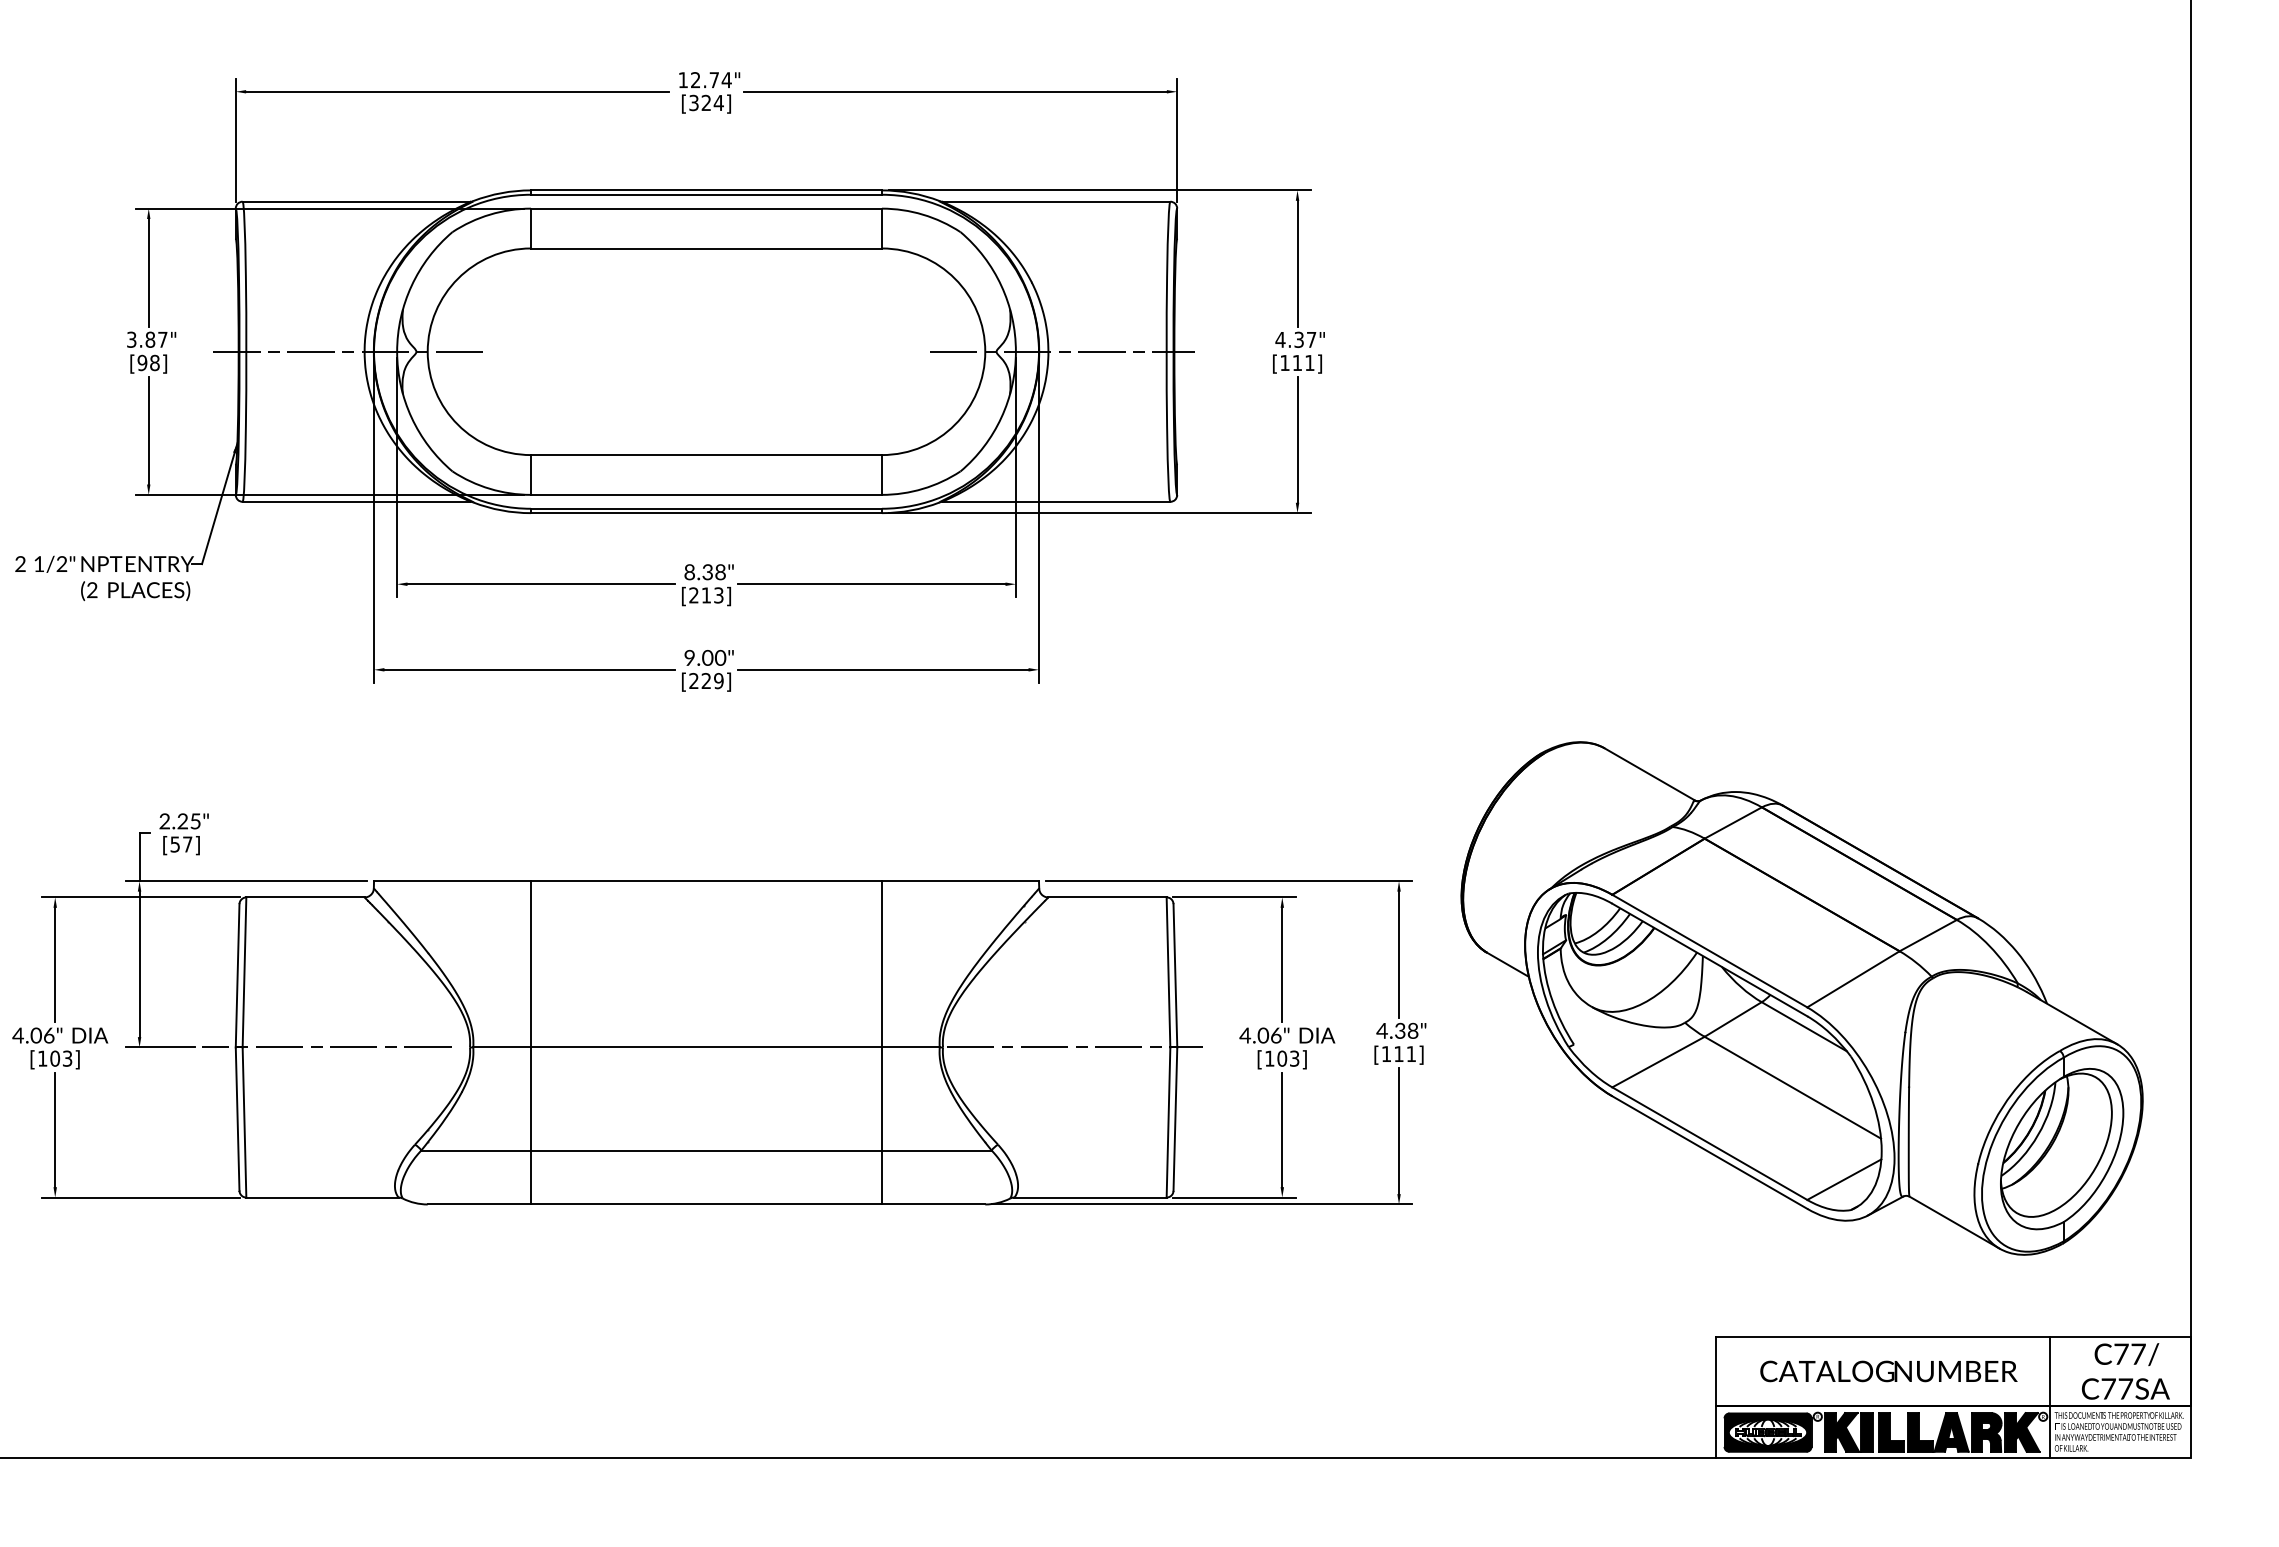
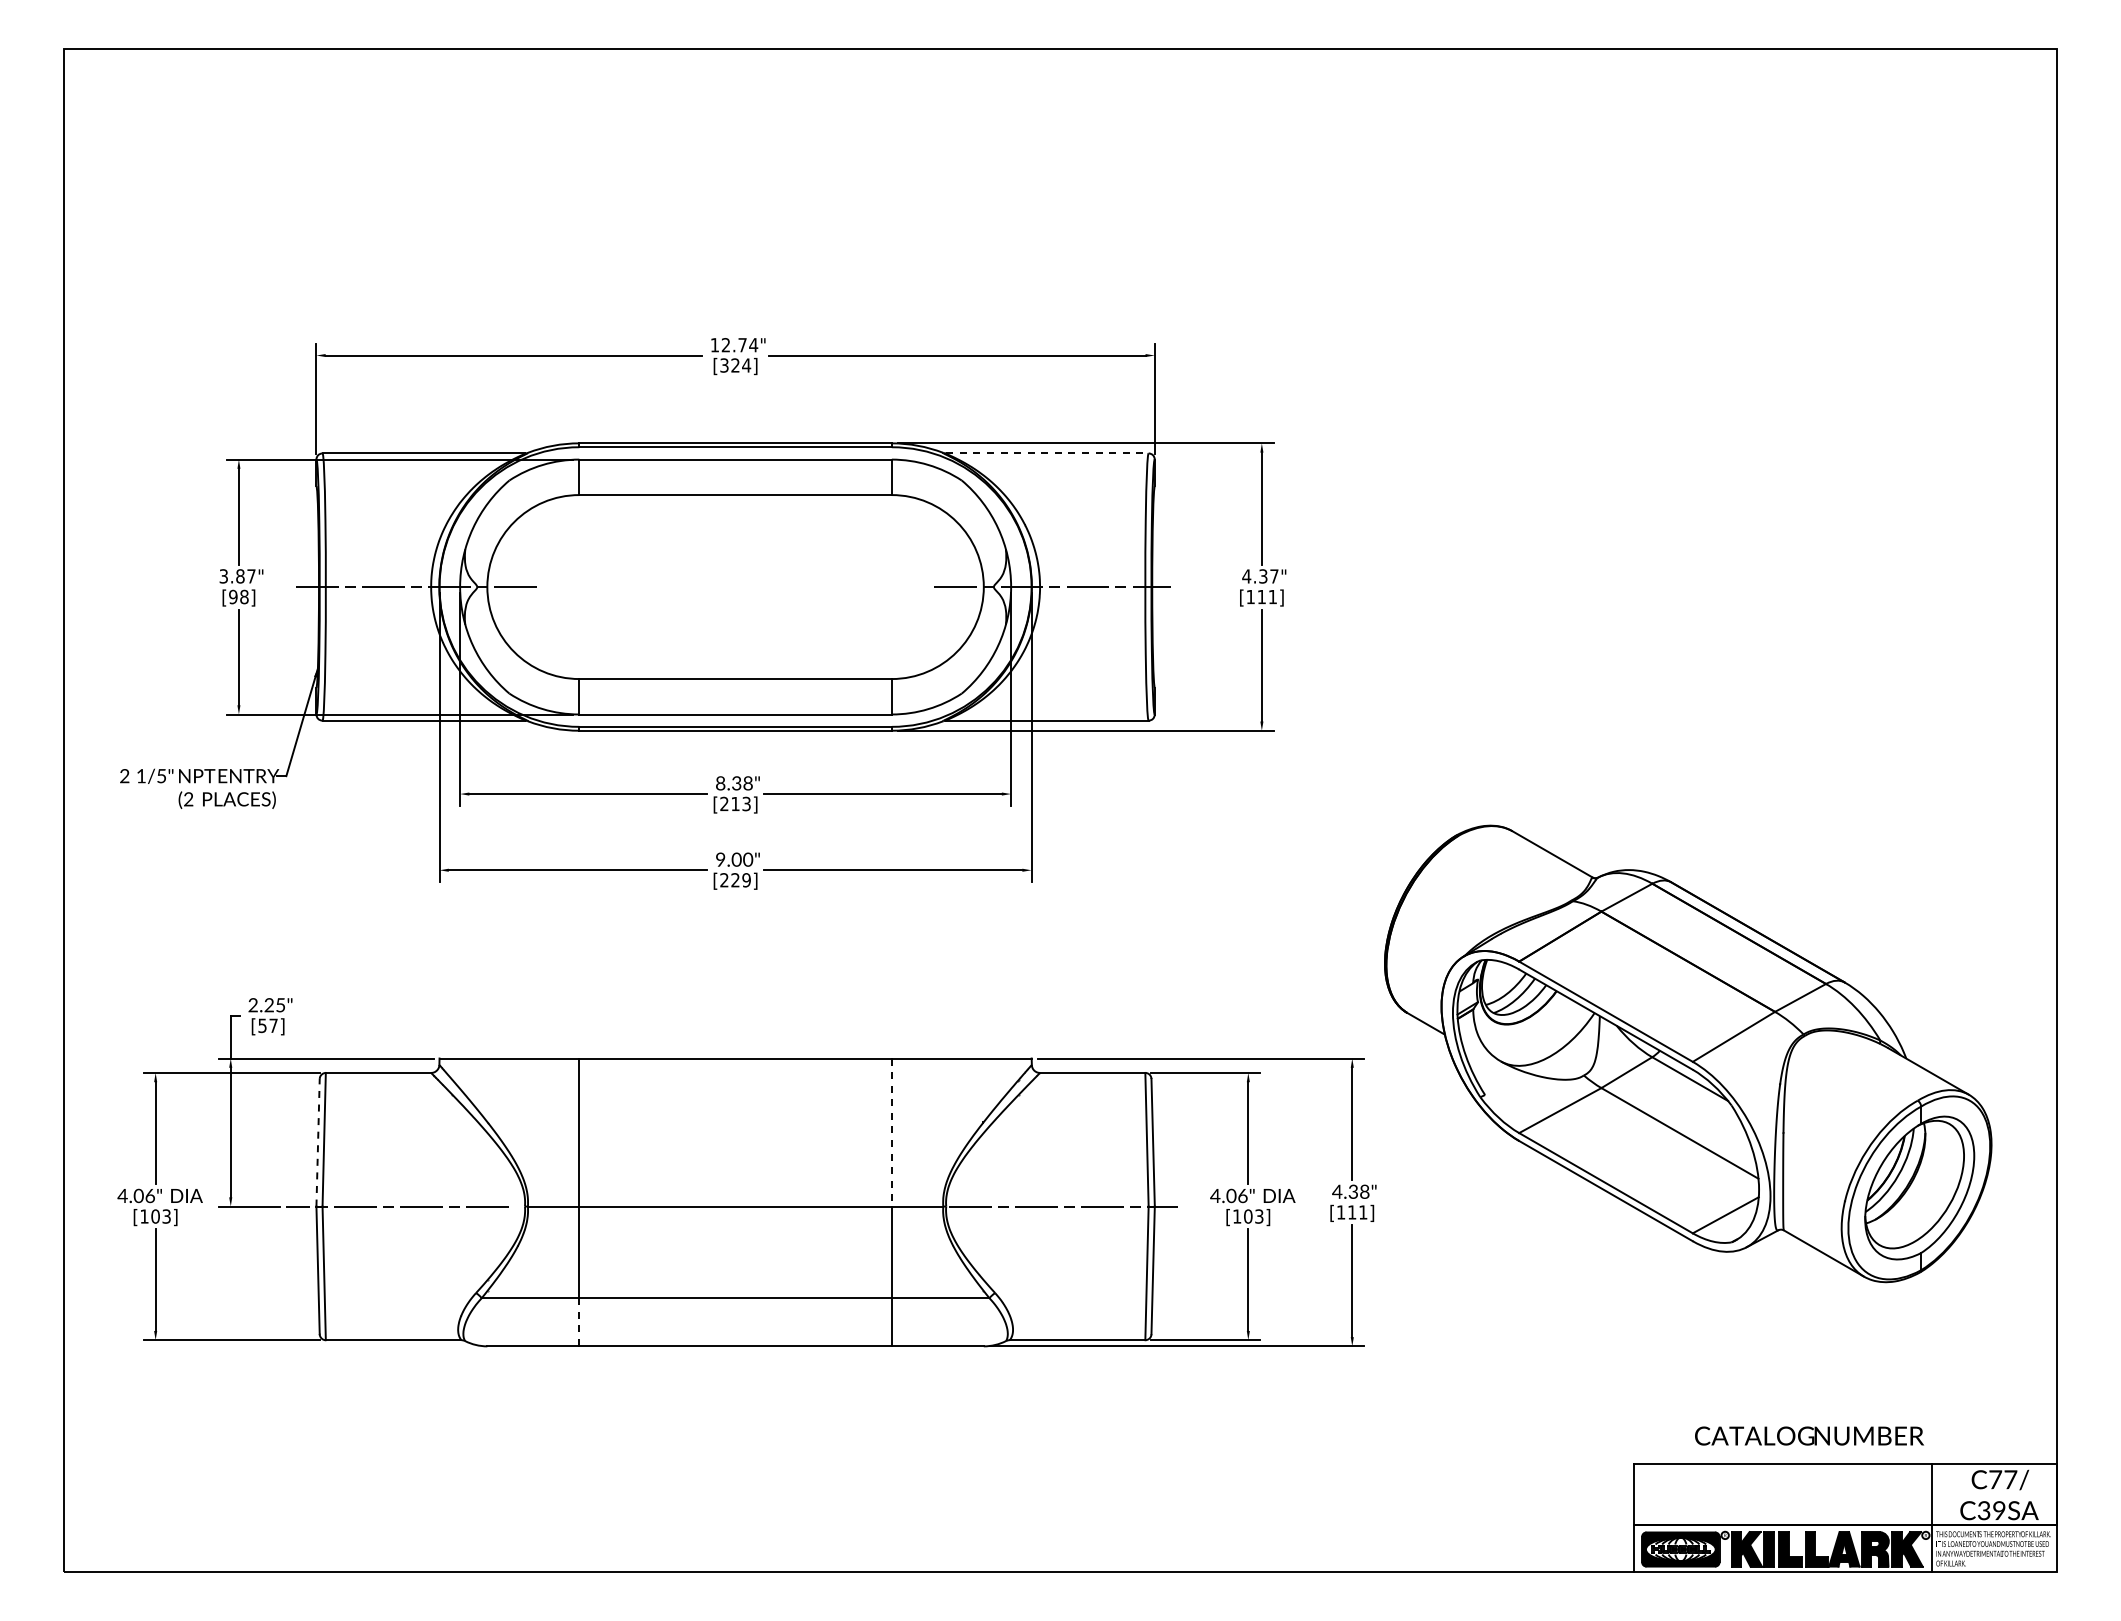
line: (1056, 201) -> (1047, 453), solid -> dashed
text: (61, 564) -> (161, 776), 1/2" -> 1/5"
line: (881, 965) -> (891, 1133), solid -> dashed
line: (238, 975) -> (318, 1142), solid -> dashed
part: (1802, 997) -> (1688, 1053), moved
line: (531, 1177) -> (579, 1322), solid -> dashed
text: (1888, 1370) -> (1809, 1435), moved
text: (2116, 1388) -> (1991, 1510), C77SA -> C39SA

